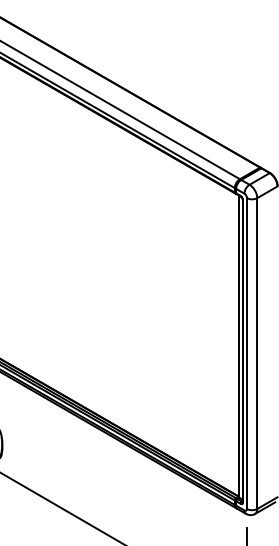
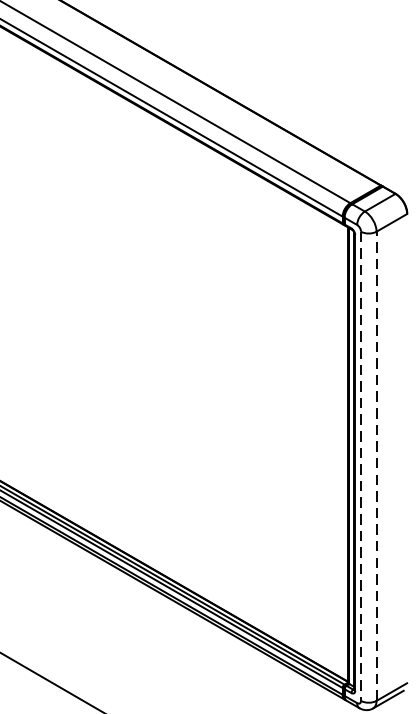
line: (257, 353) -> (376, 466), solid -> dashed
line: (247, 354) -> (361, 467), solid -> dashed

